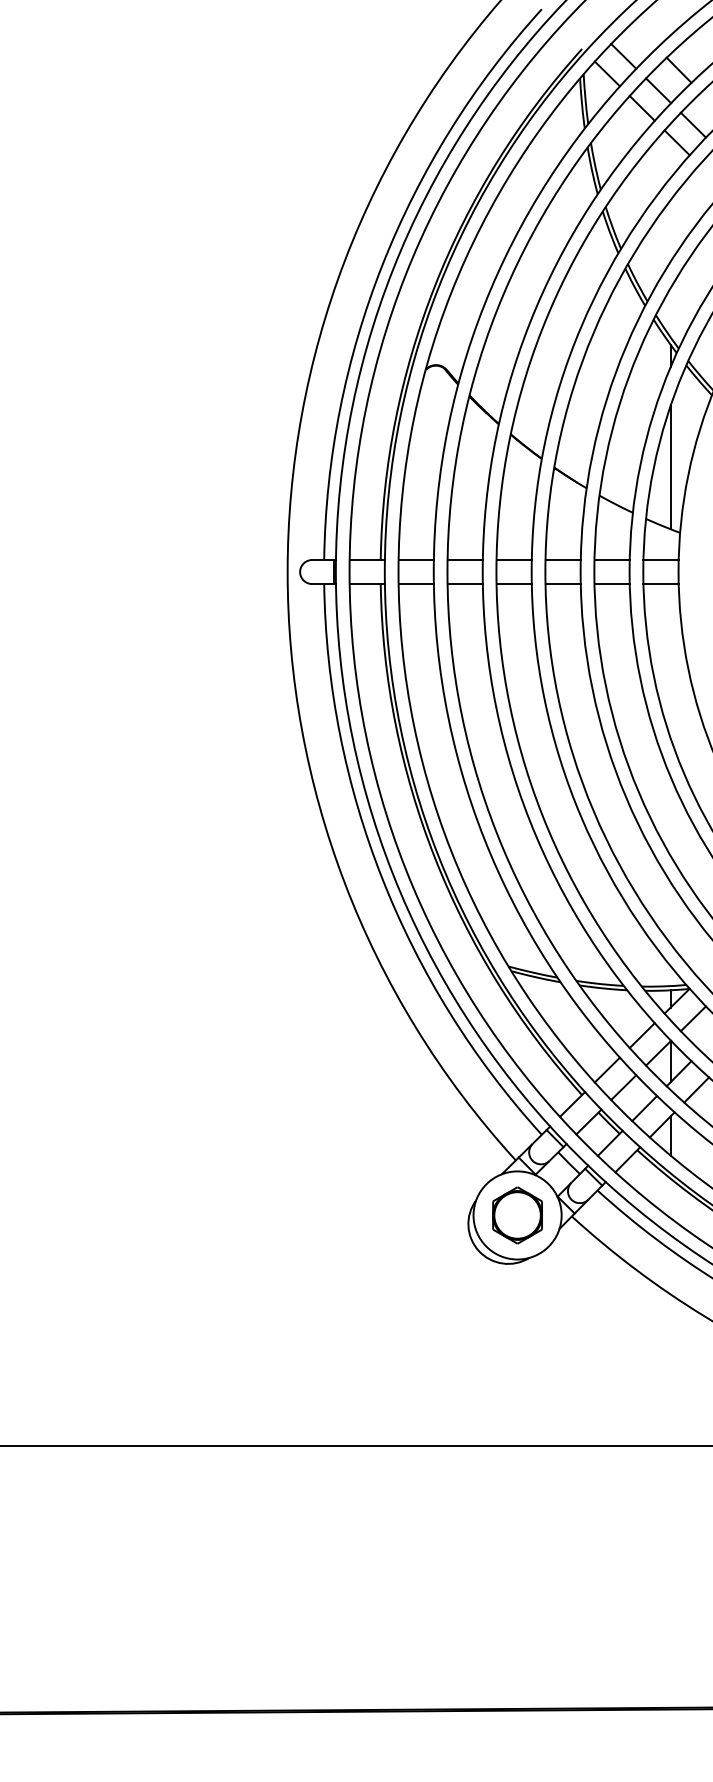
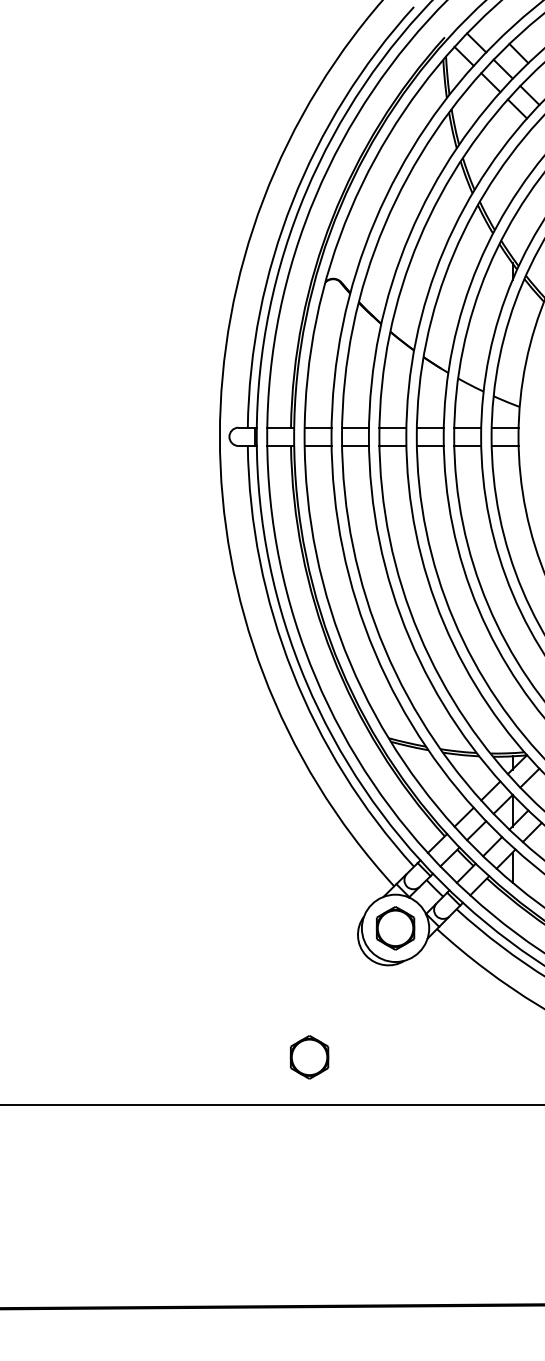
line: (670, 466) -> (512, 356), removed
part: (404, 1384) -> (309, 1057), added

